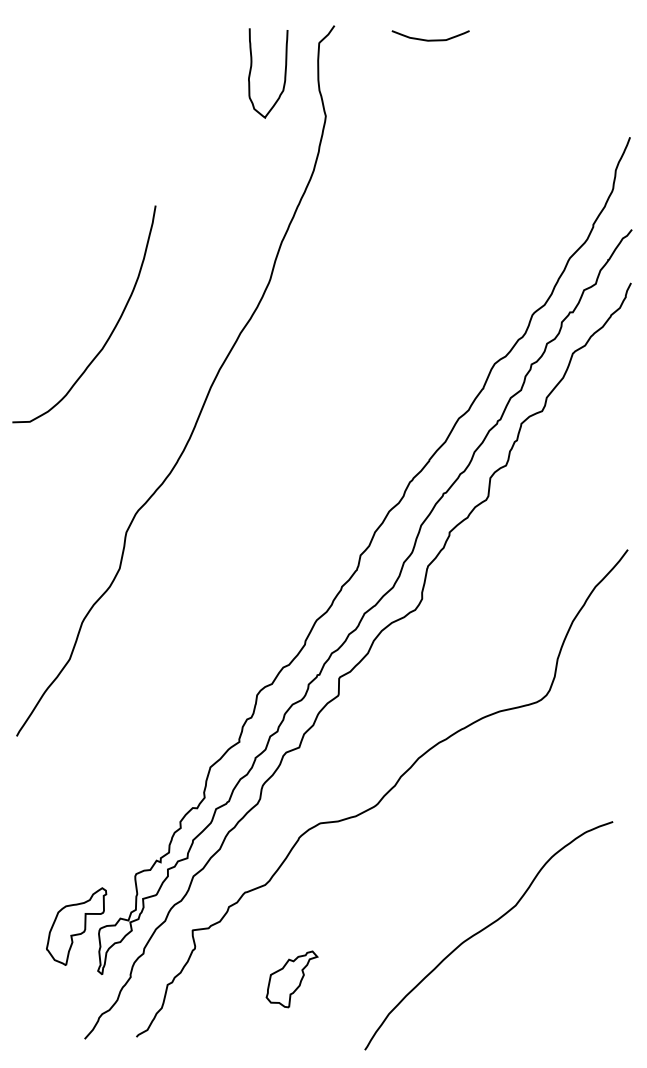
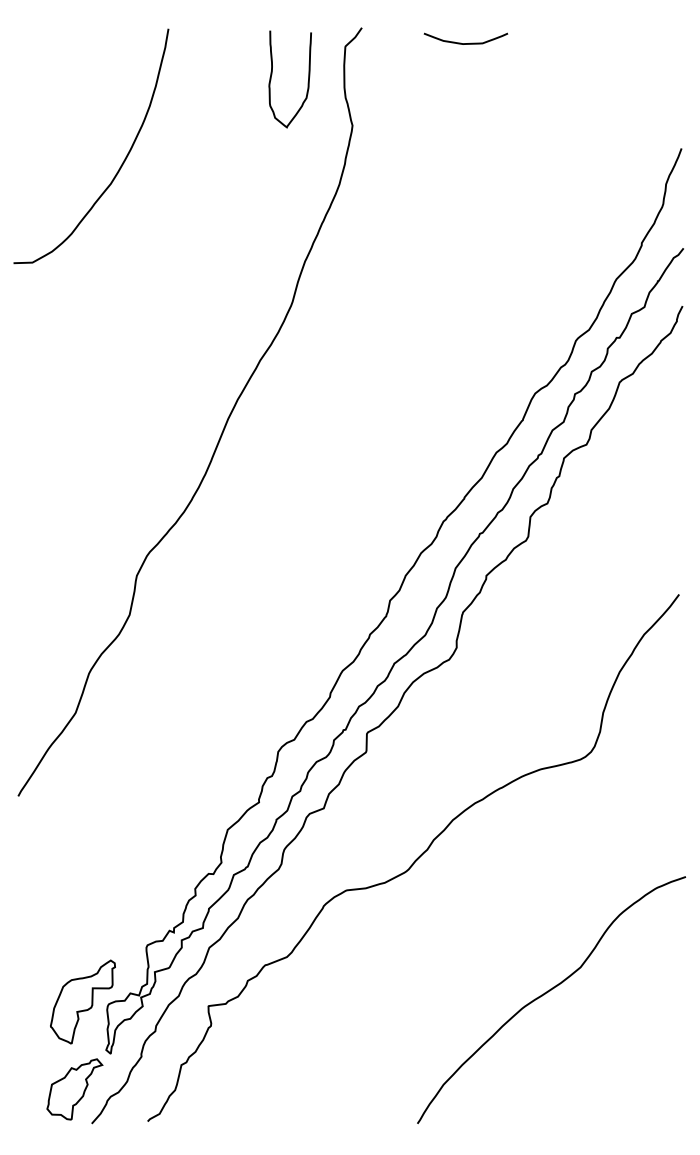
curve: (111, 331) -> (120, 164), moved
curve: (485, 929) -> (547, 993), moved
part: (291, 979) -> (74, 1089), moved

